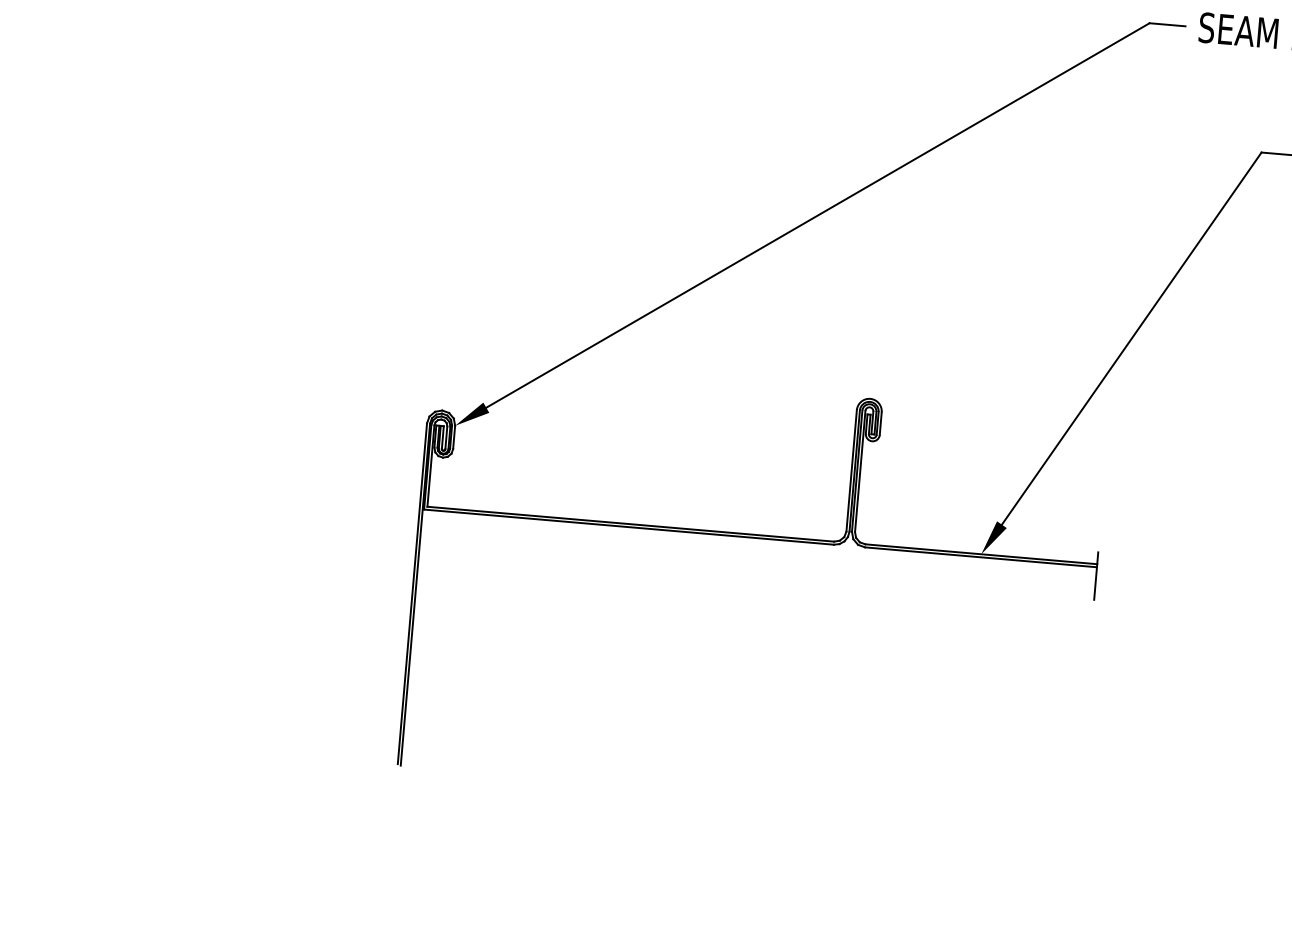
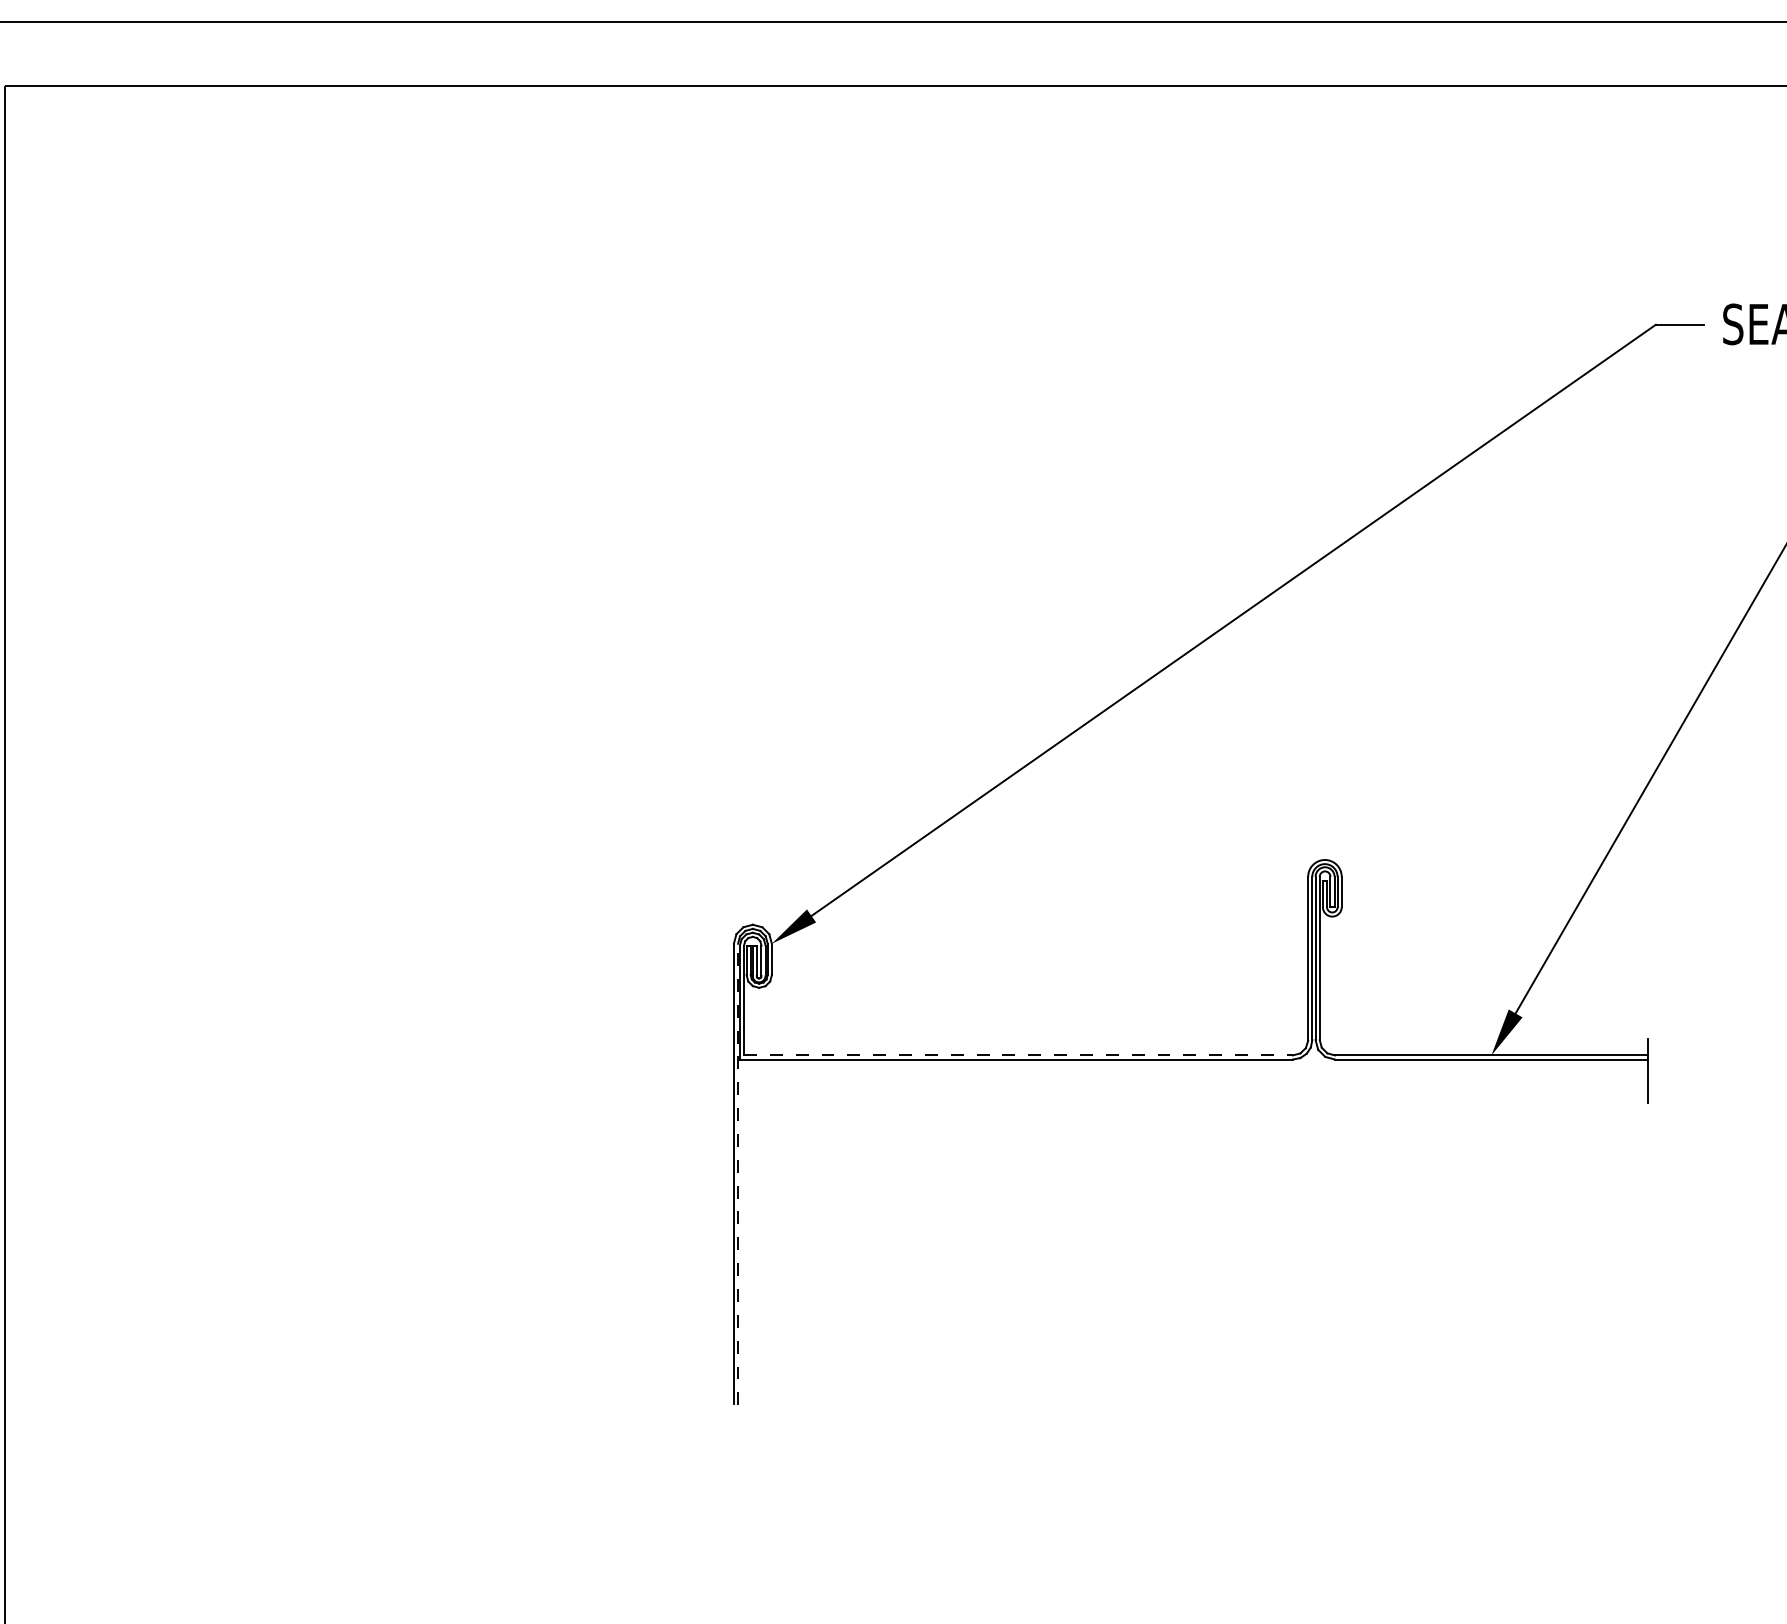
line: (630, 524) -> (1018, 1055), solid -> dashed
line: (415, 594) -> (738, 1174), solid -> dashed

